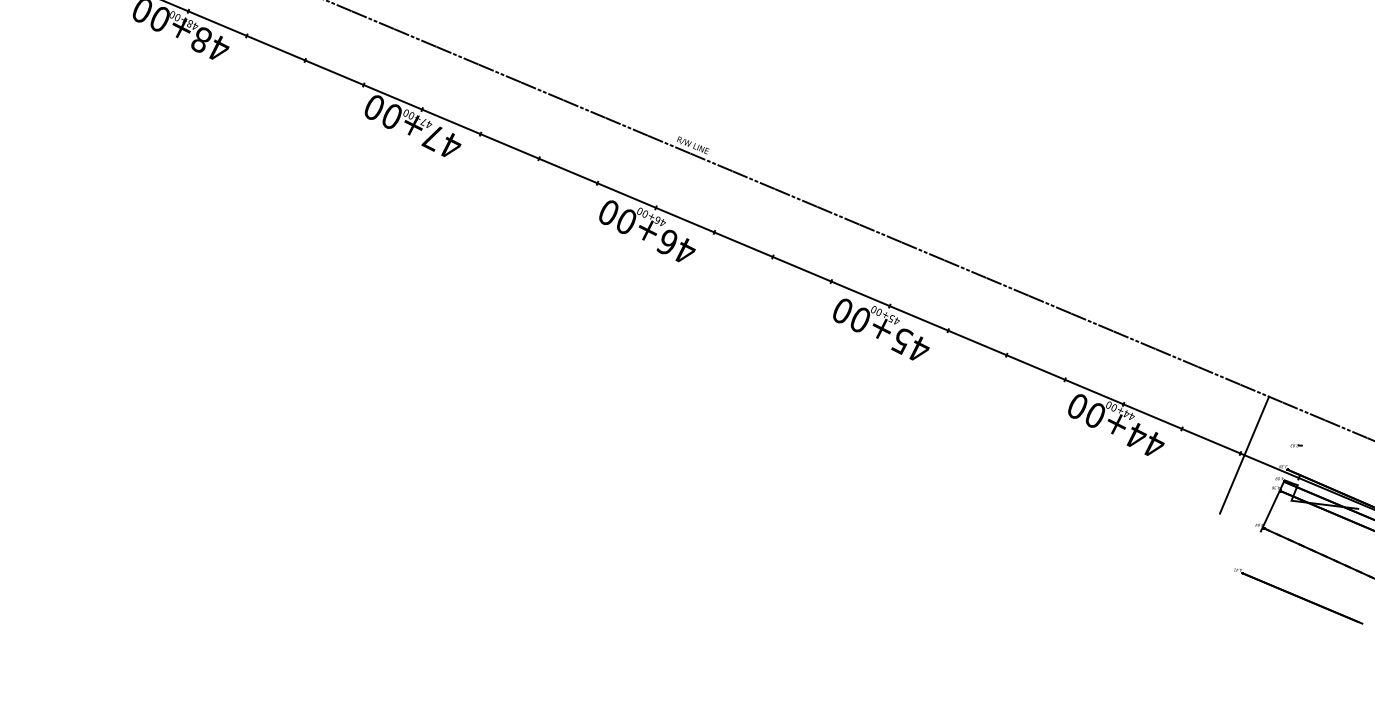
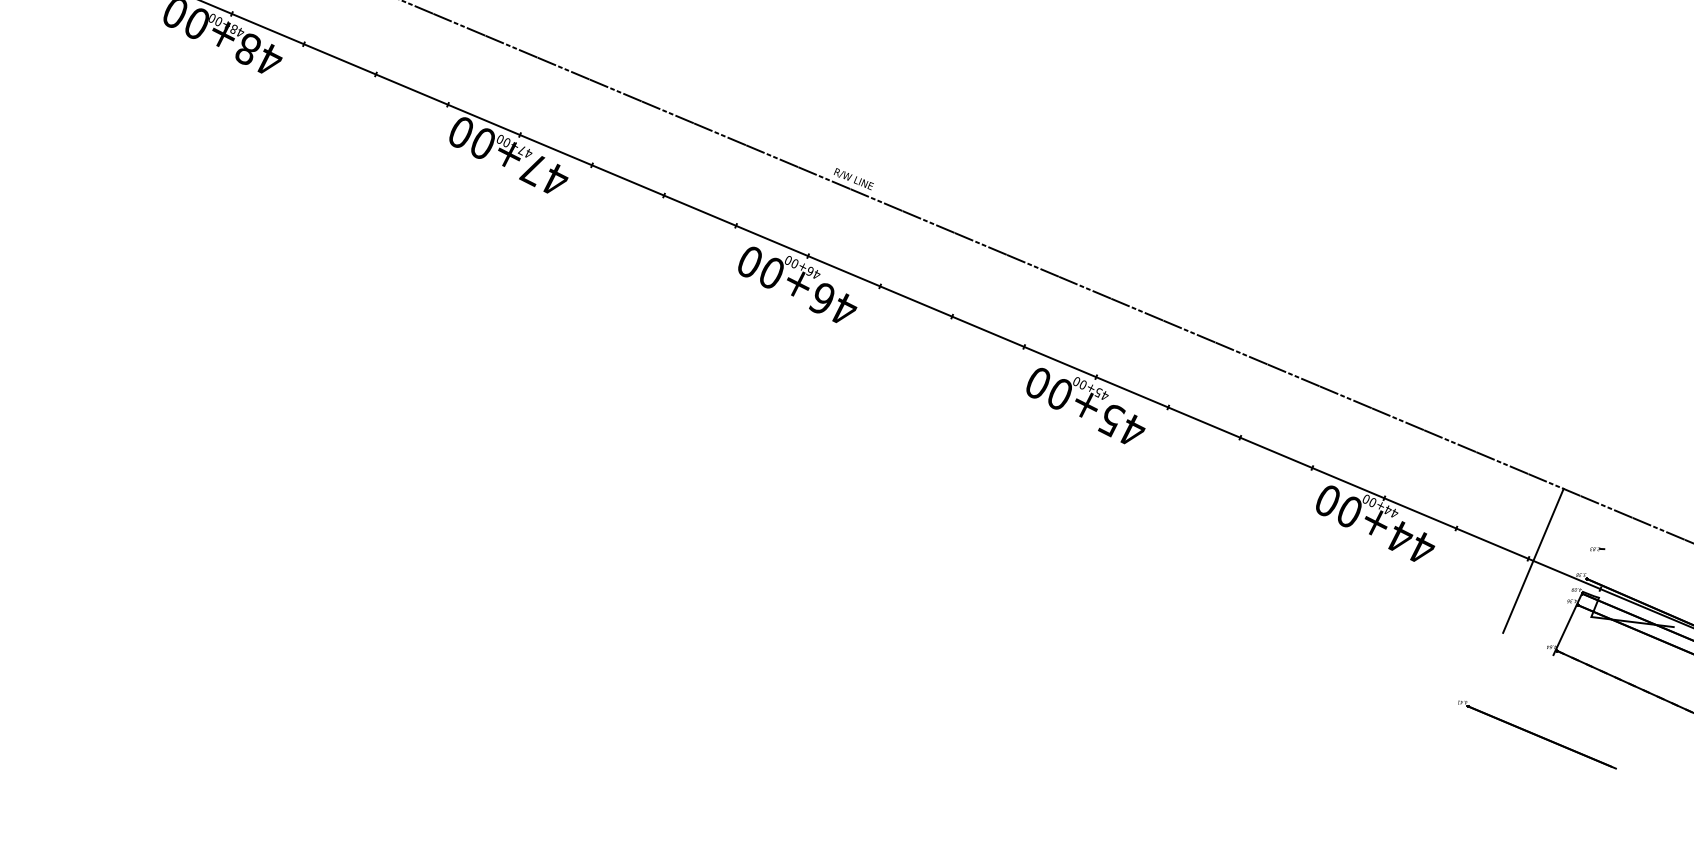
part: (1298, 596) -> (1537, 735), moved

